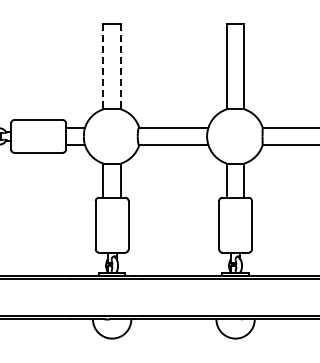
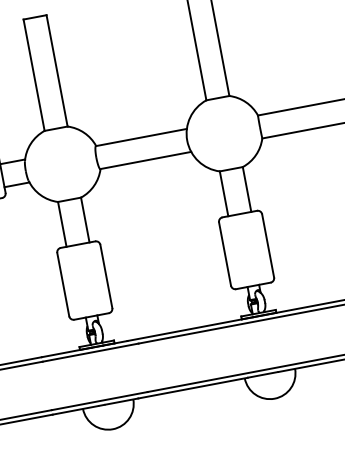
line: (103, 67) -> (34, 76), dashed -> solid
line: (120, 67) -> (56, 71), dashed -> solid

